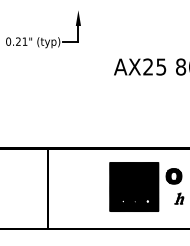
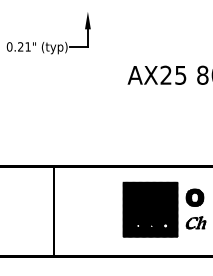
hatch: (171, 199) -> (192, 223), added

